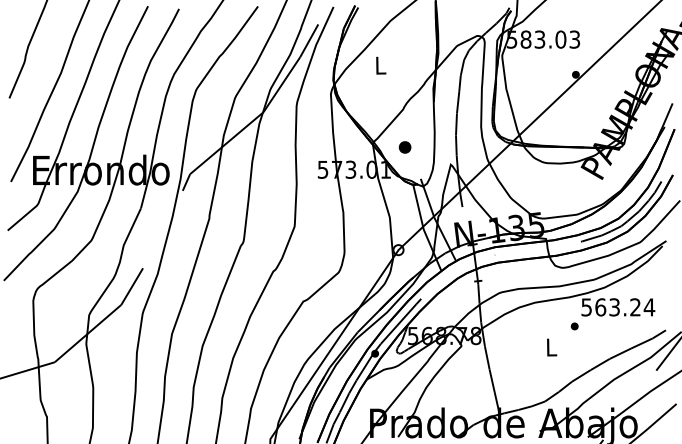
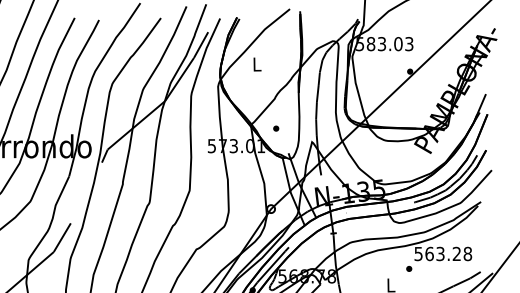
part: (404, 147) -> (275, 128), size x0.62
text: (649, 307) -> (467, 254), 563.24 -> 563.28

